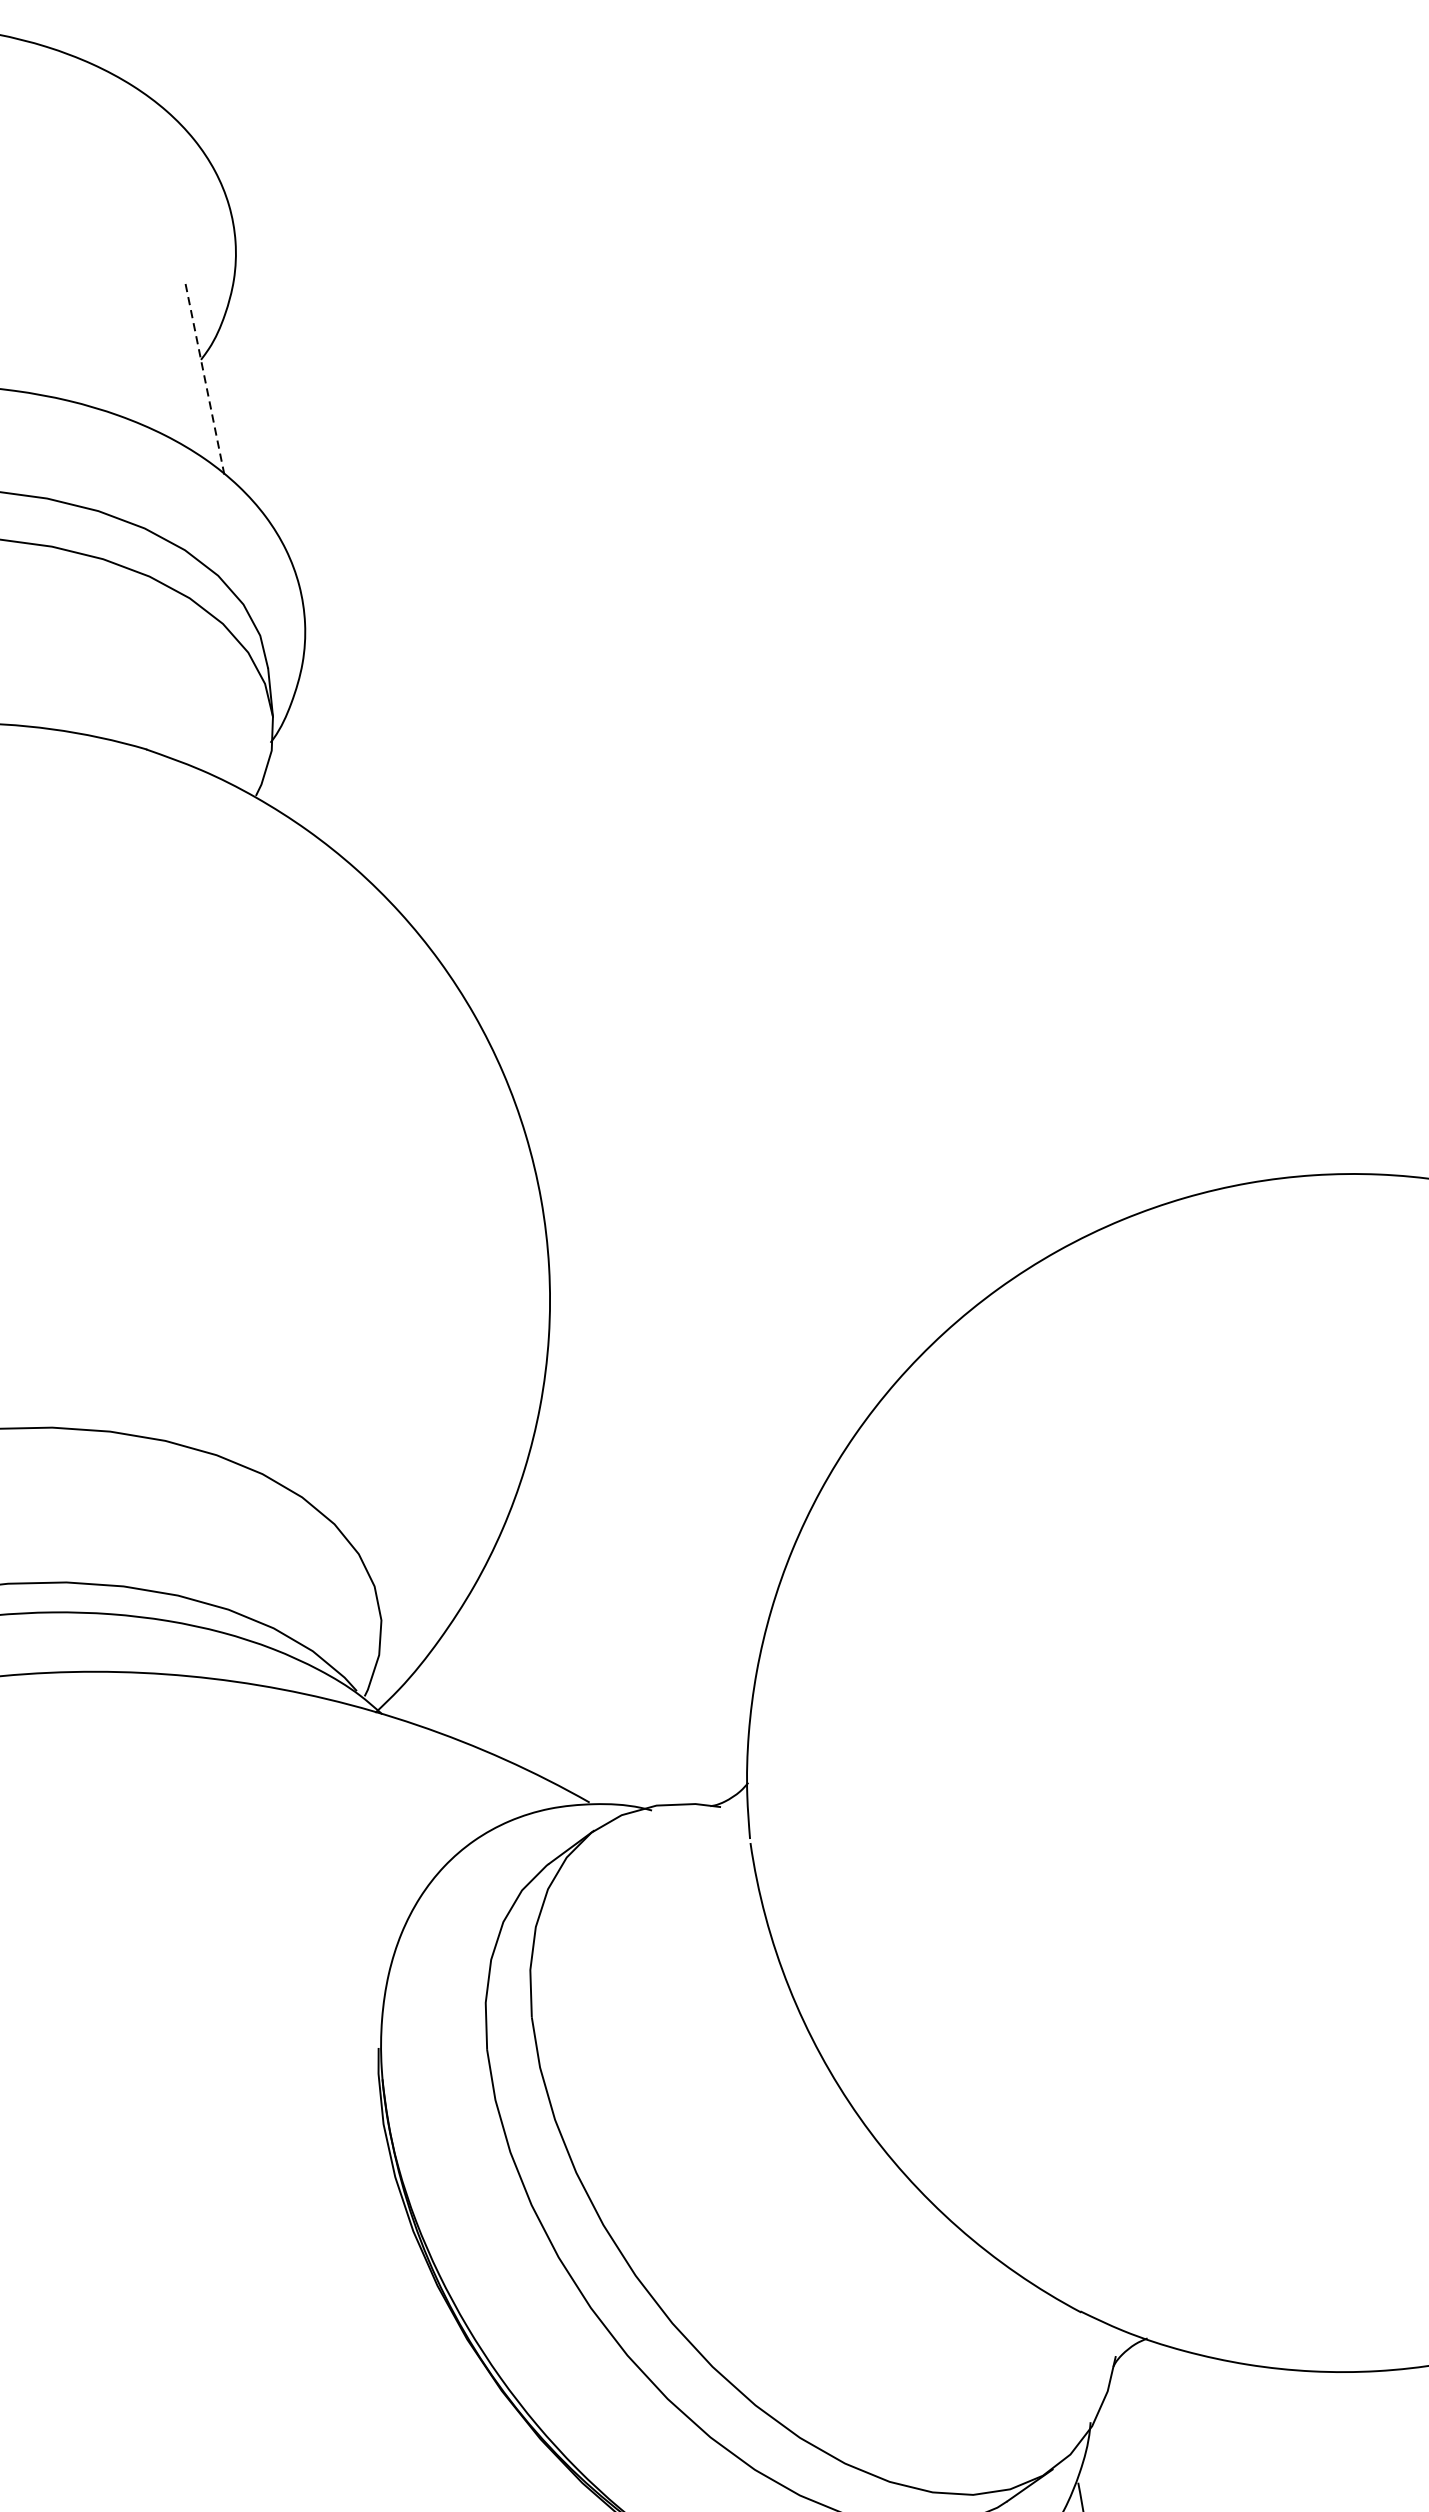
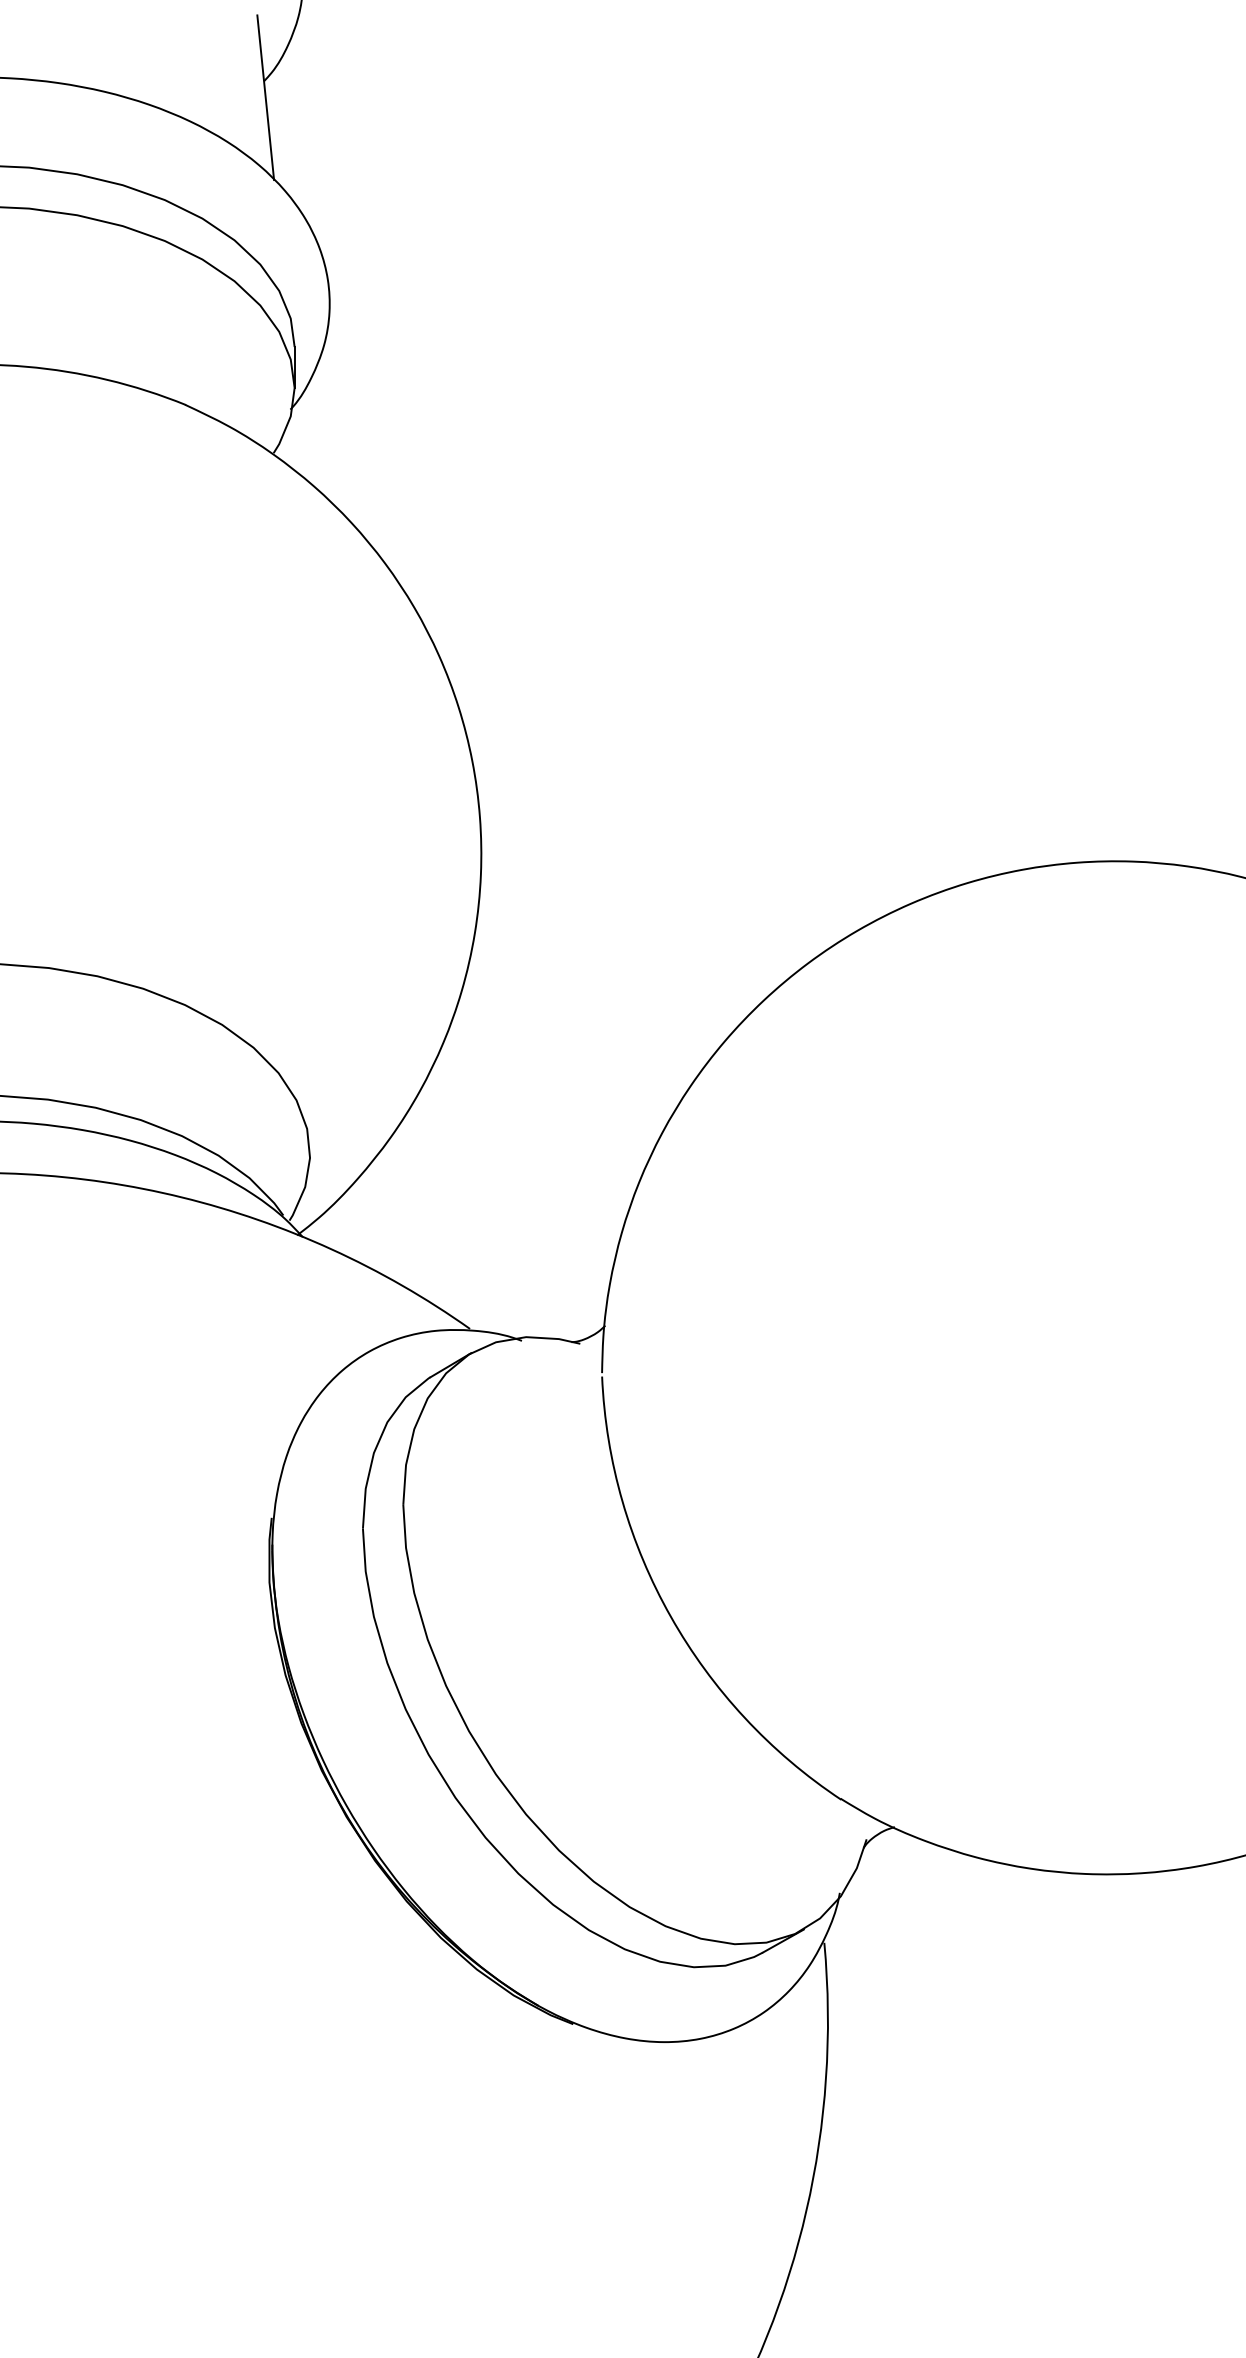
line: (204, 378) -> (265, 97), dashed -> solid

